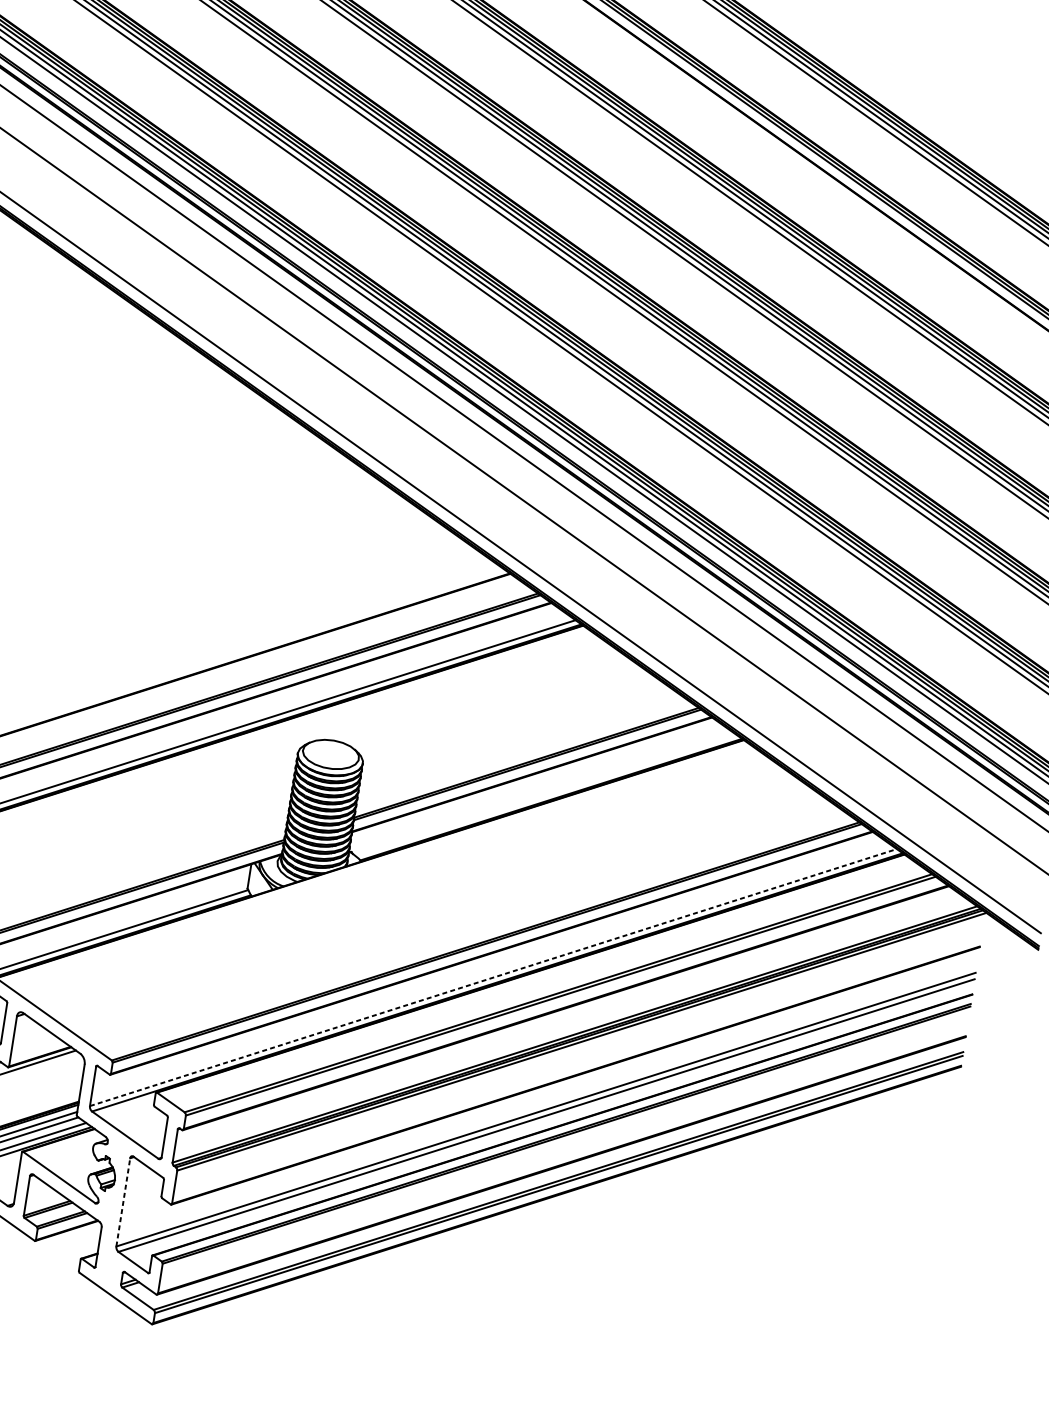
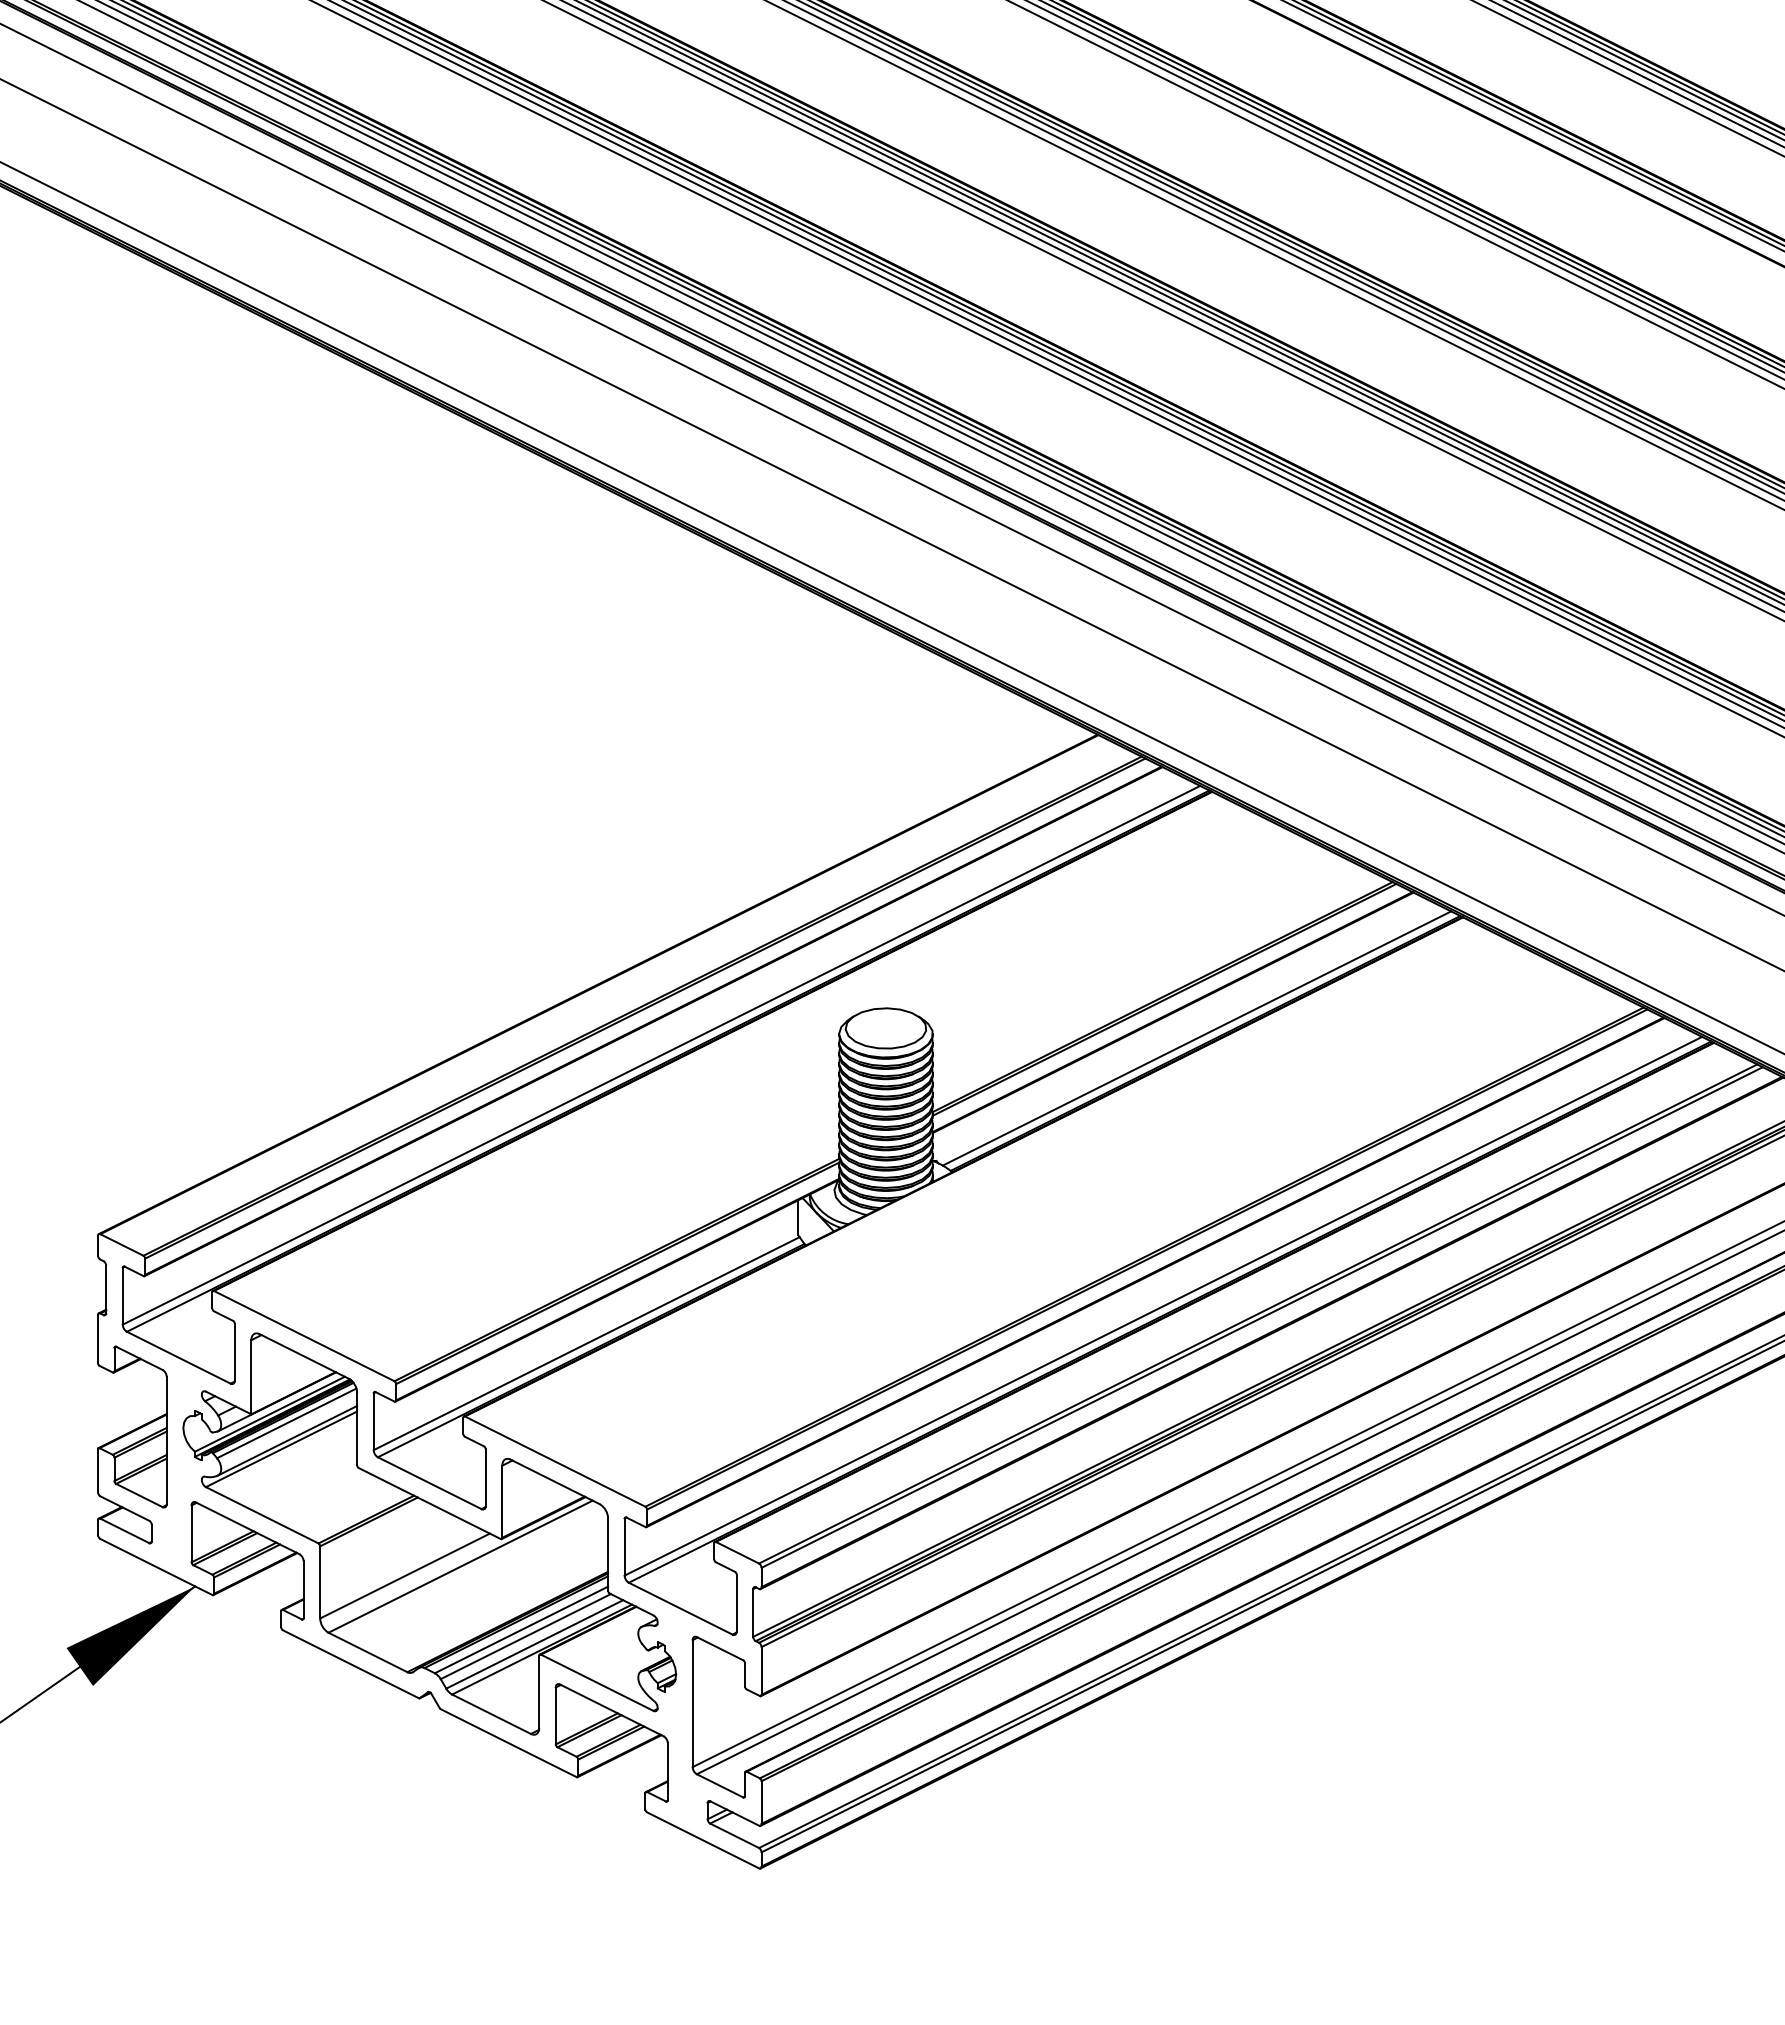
line: (545, 795) -> (1196, 1038), added
line: (493, 977) -> (1163, 1306), dashed -> solid
line: (123, 1202) -> (692, 1703), dashed -> solid

